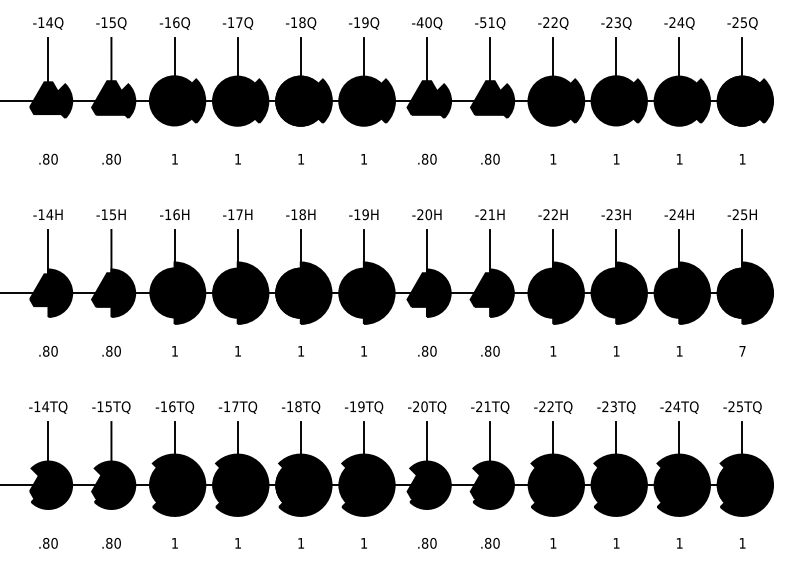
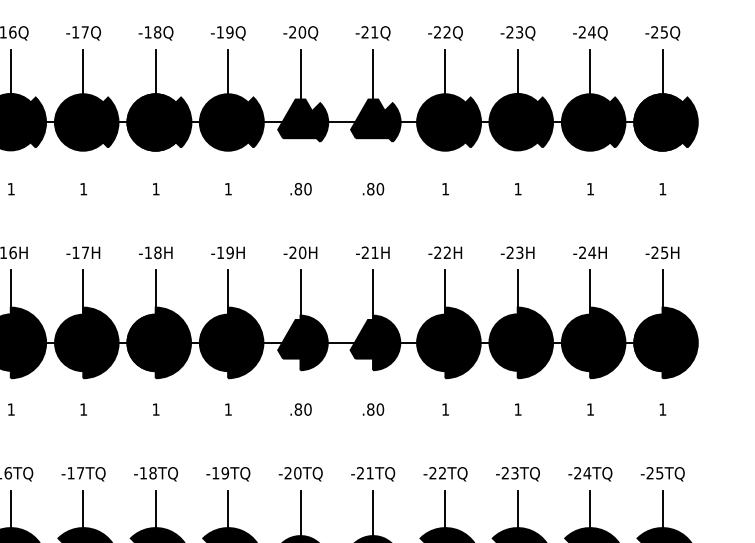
text: (419, 22) -> (291, 32), -40Q -> -20Q
text: (483, 22) -> (365, 32), -51Q -> -21Q
text: (742, 351) -> (662, 409), 7 -> 1

